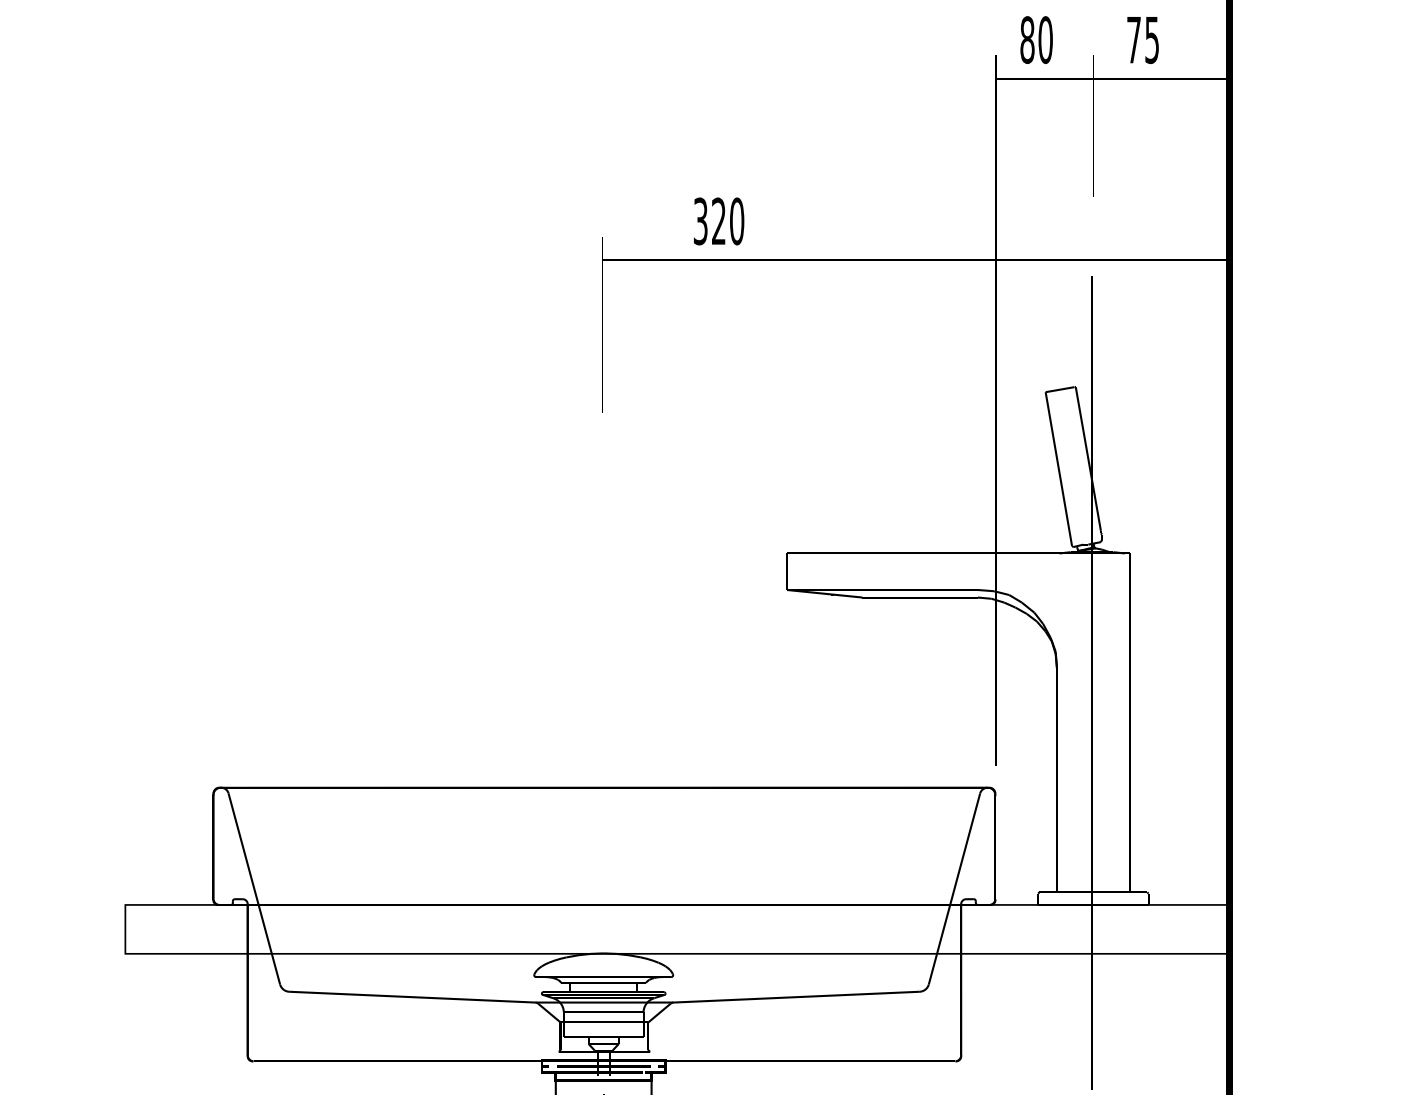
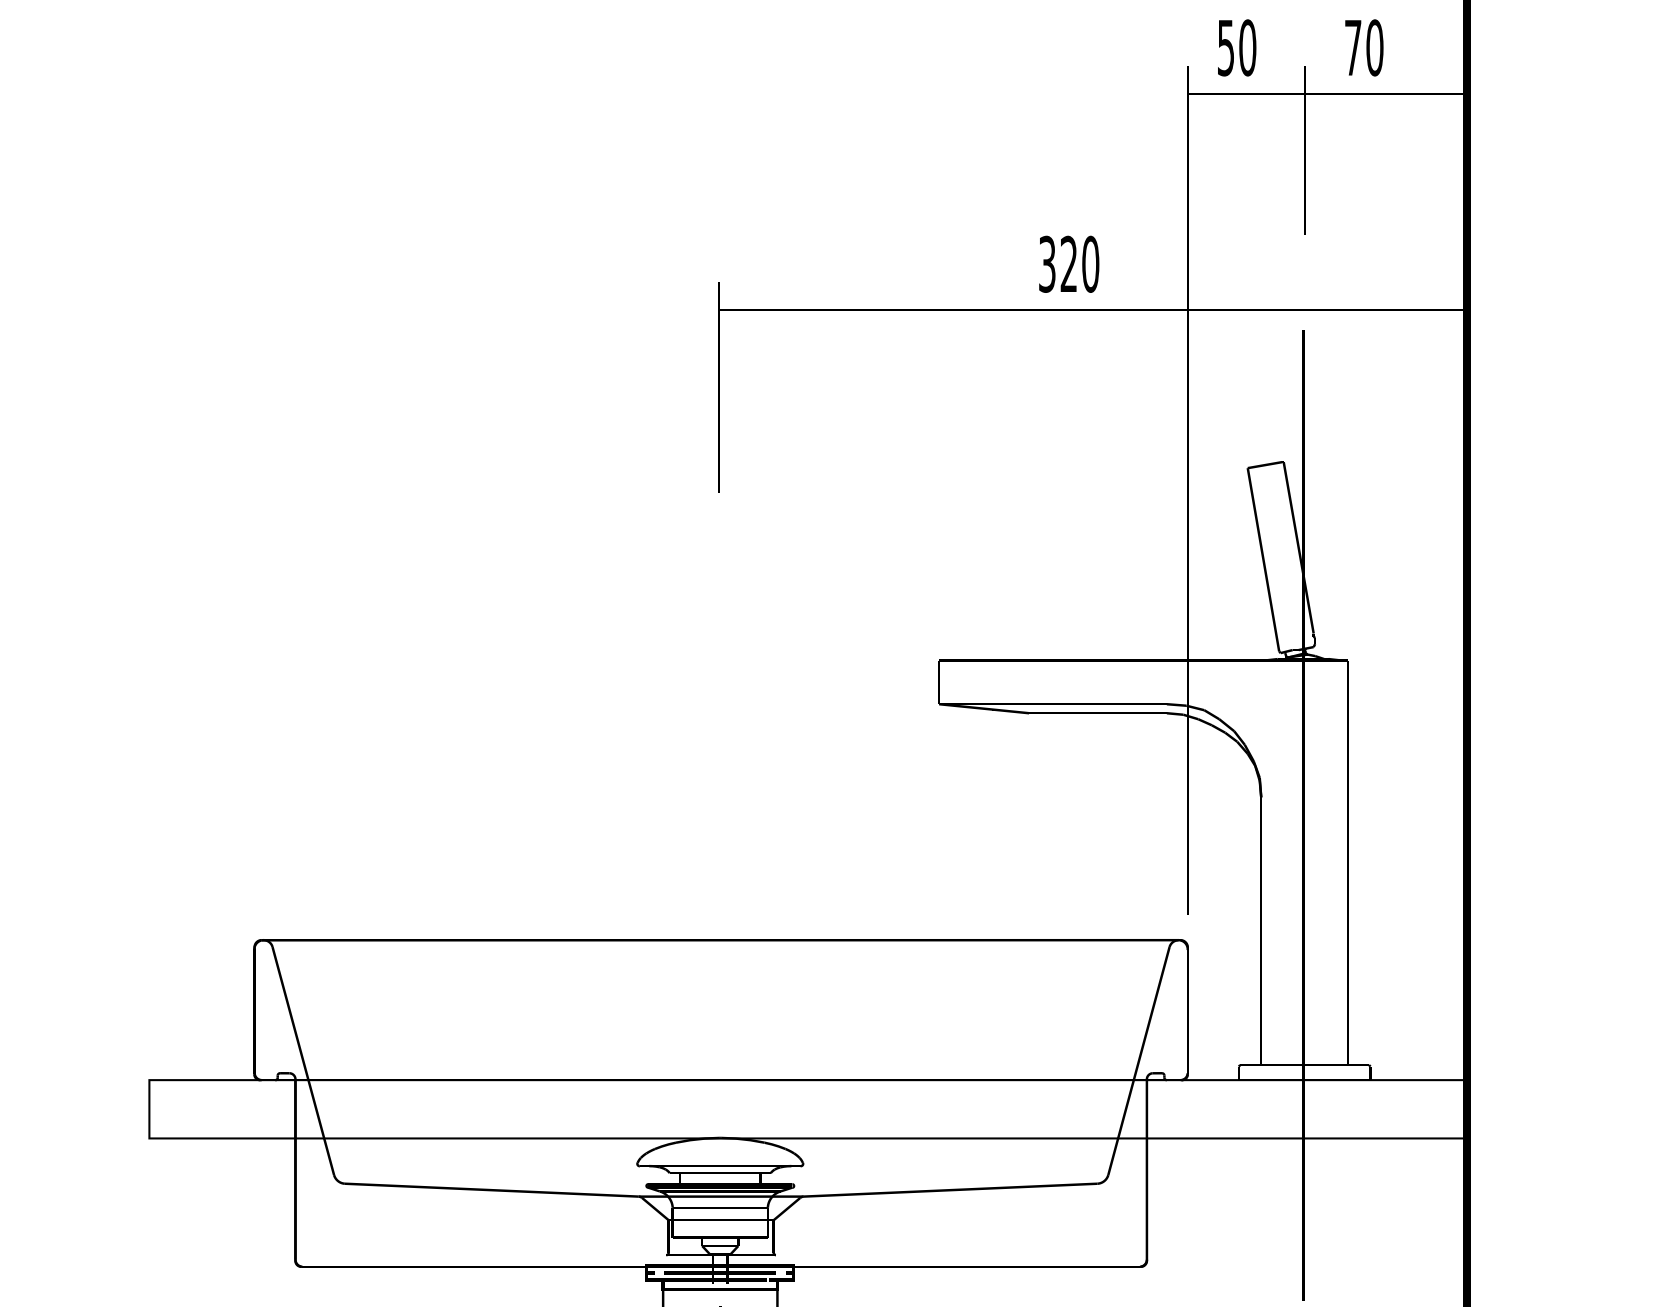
text: (1027, 40) -> (1226, 48), 80 -> 50
text: (1152, 40) -> (1375, 48), 75 -> 70
text: (719, 221) -> (1069, 264), moved

